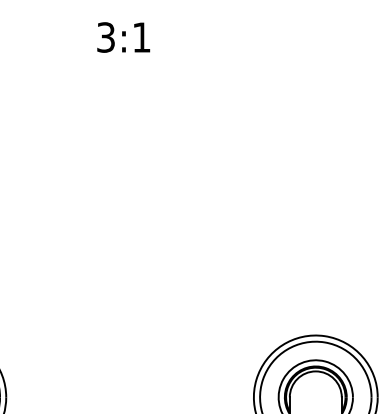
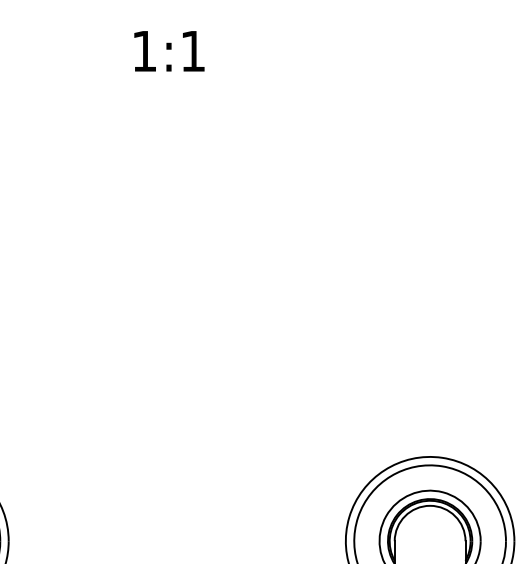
text: (105, 37) -> (143, 51), 3:1 -> 1:1

